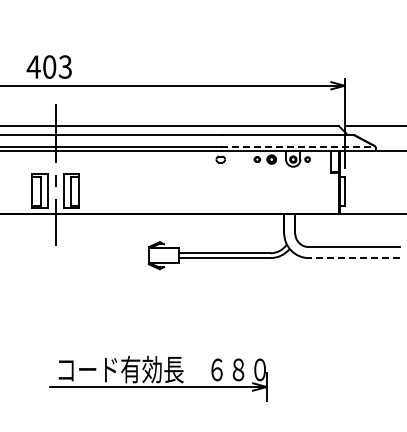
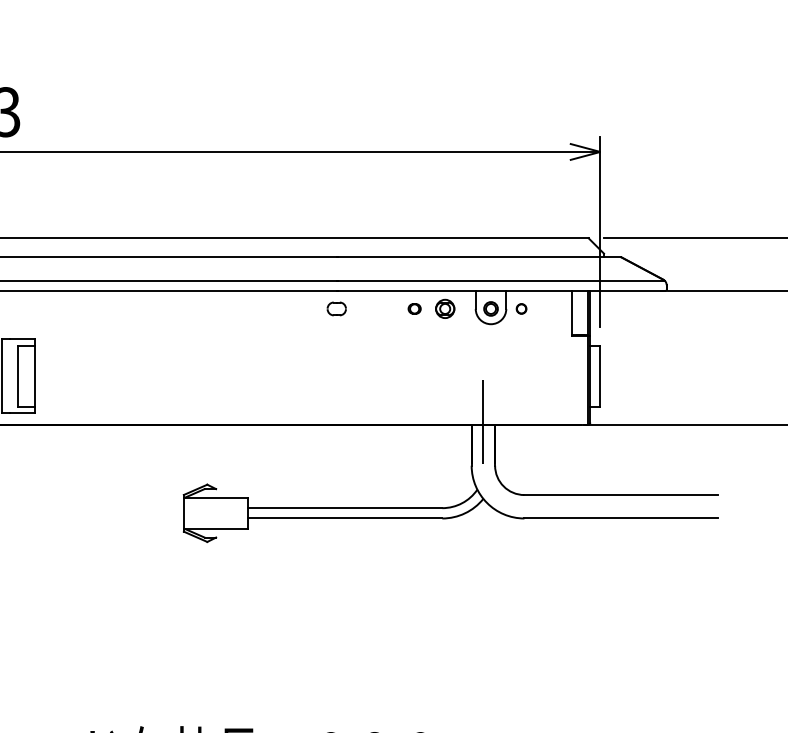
line: (298, 146) -> (502, 281), dashed -> solid
line: (289, 212) -> (482, 421), added
line: (354, 258) -> (621, 519), dashed -> solid

